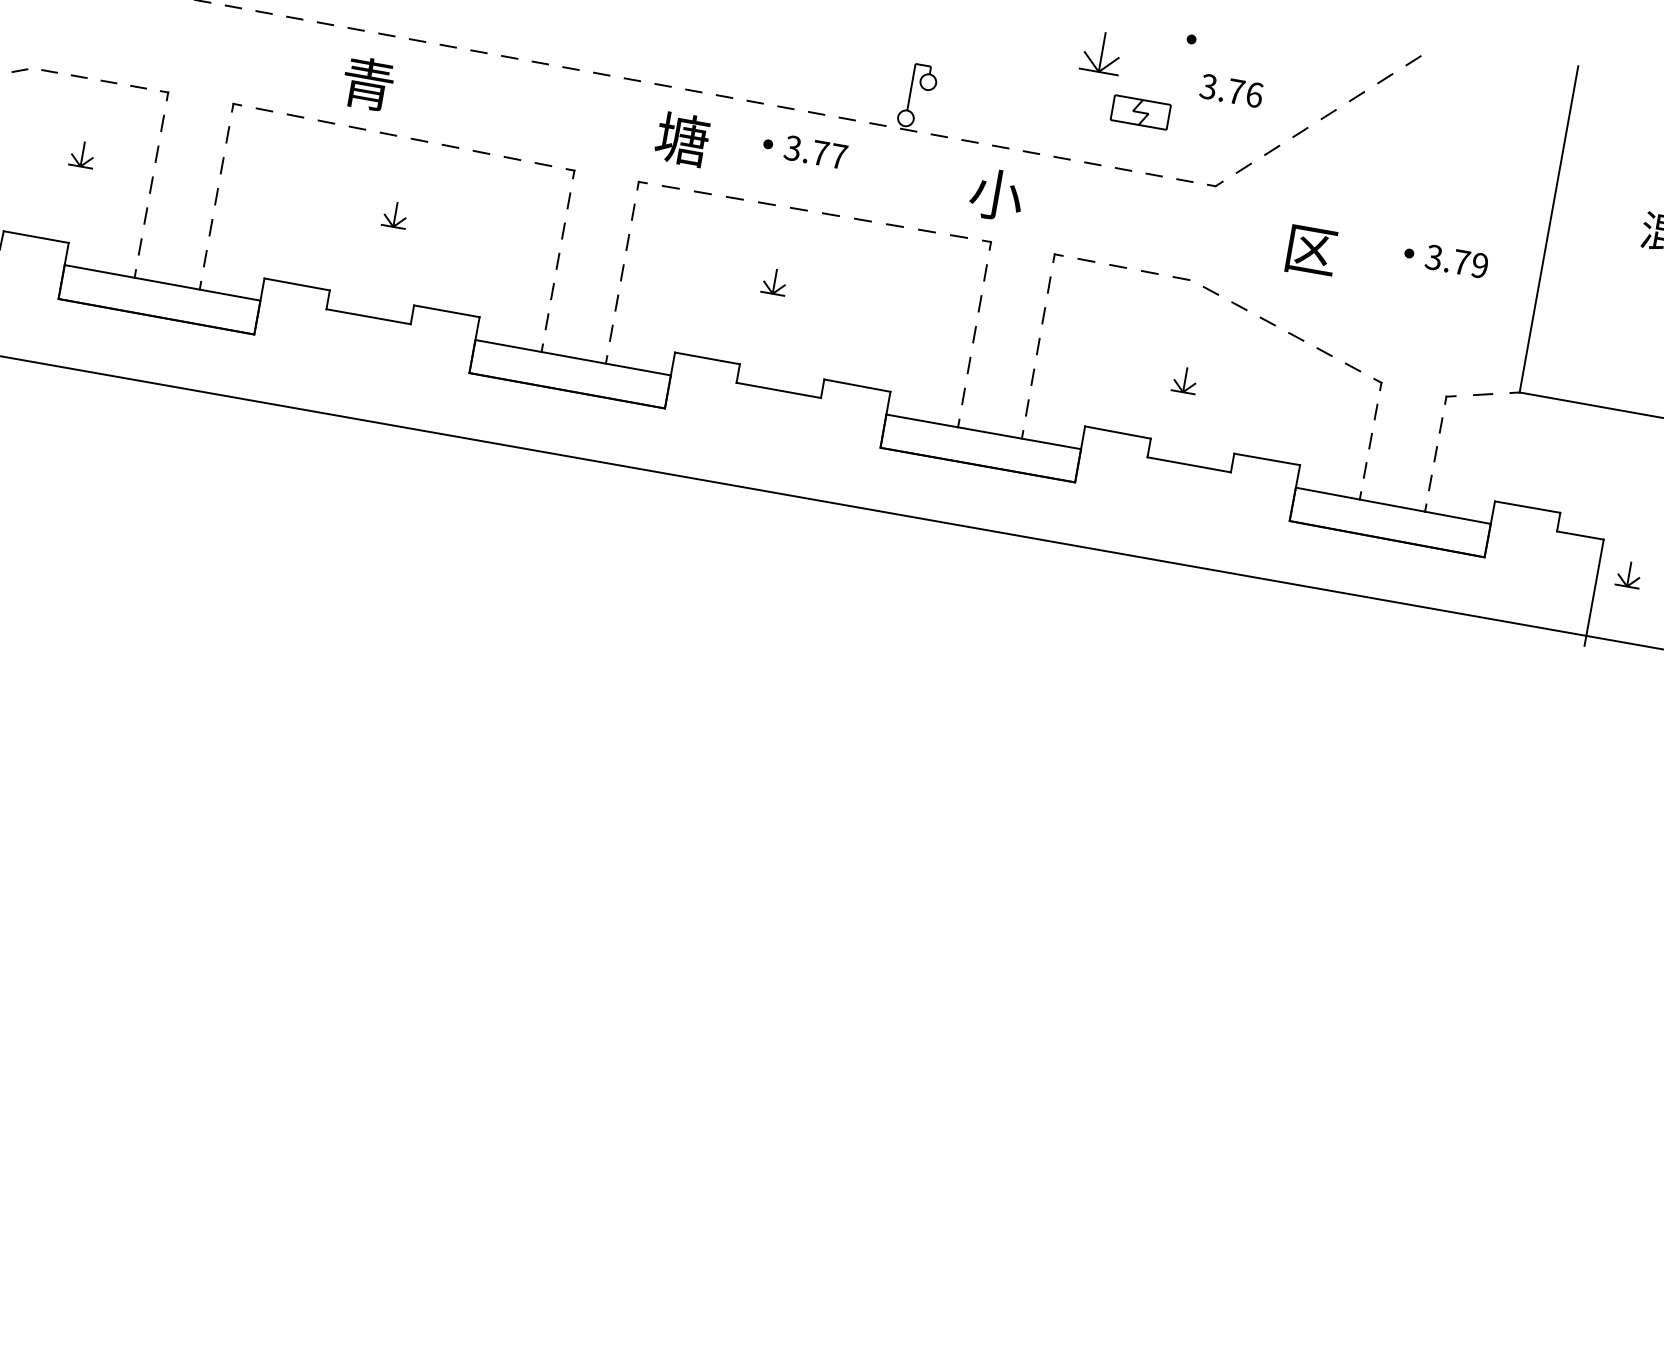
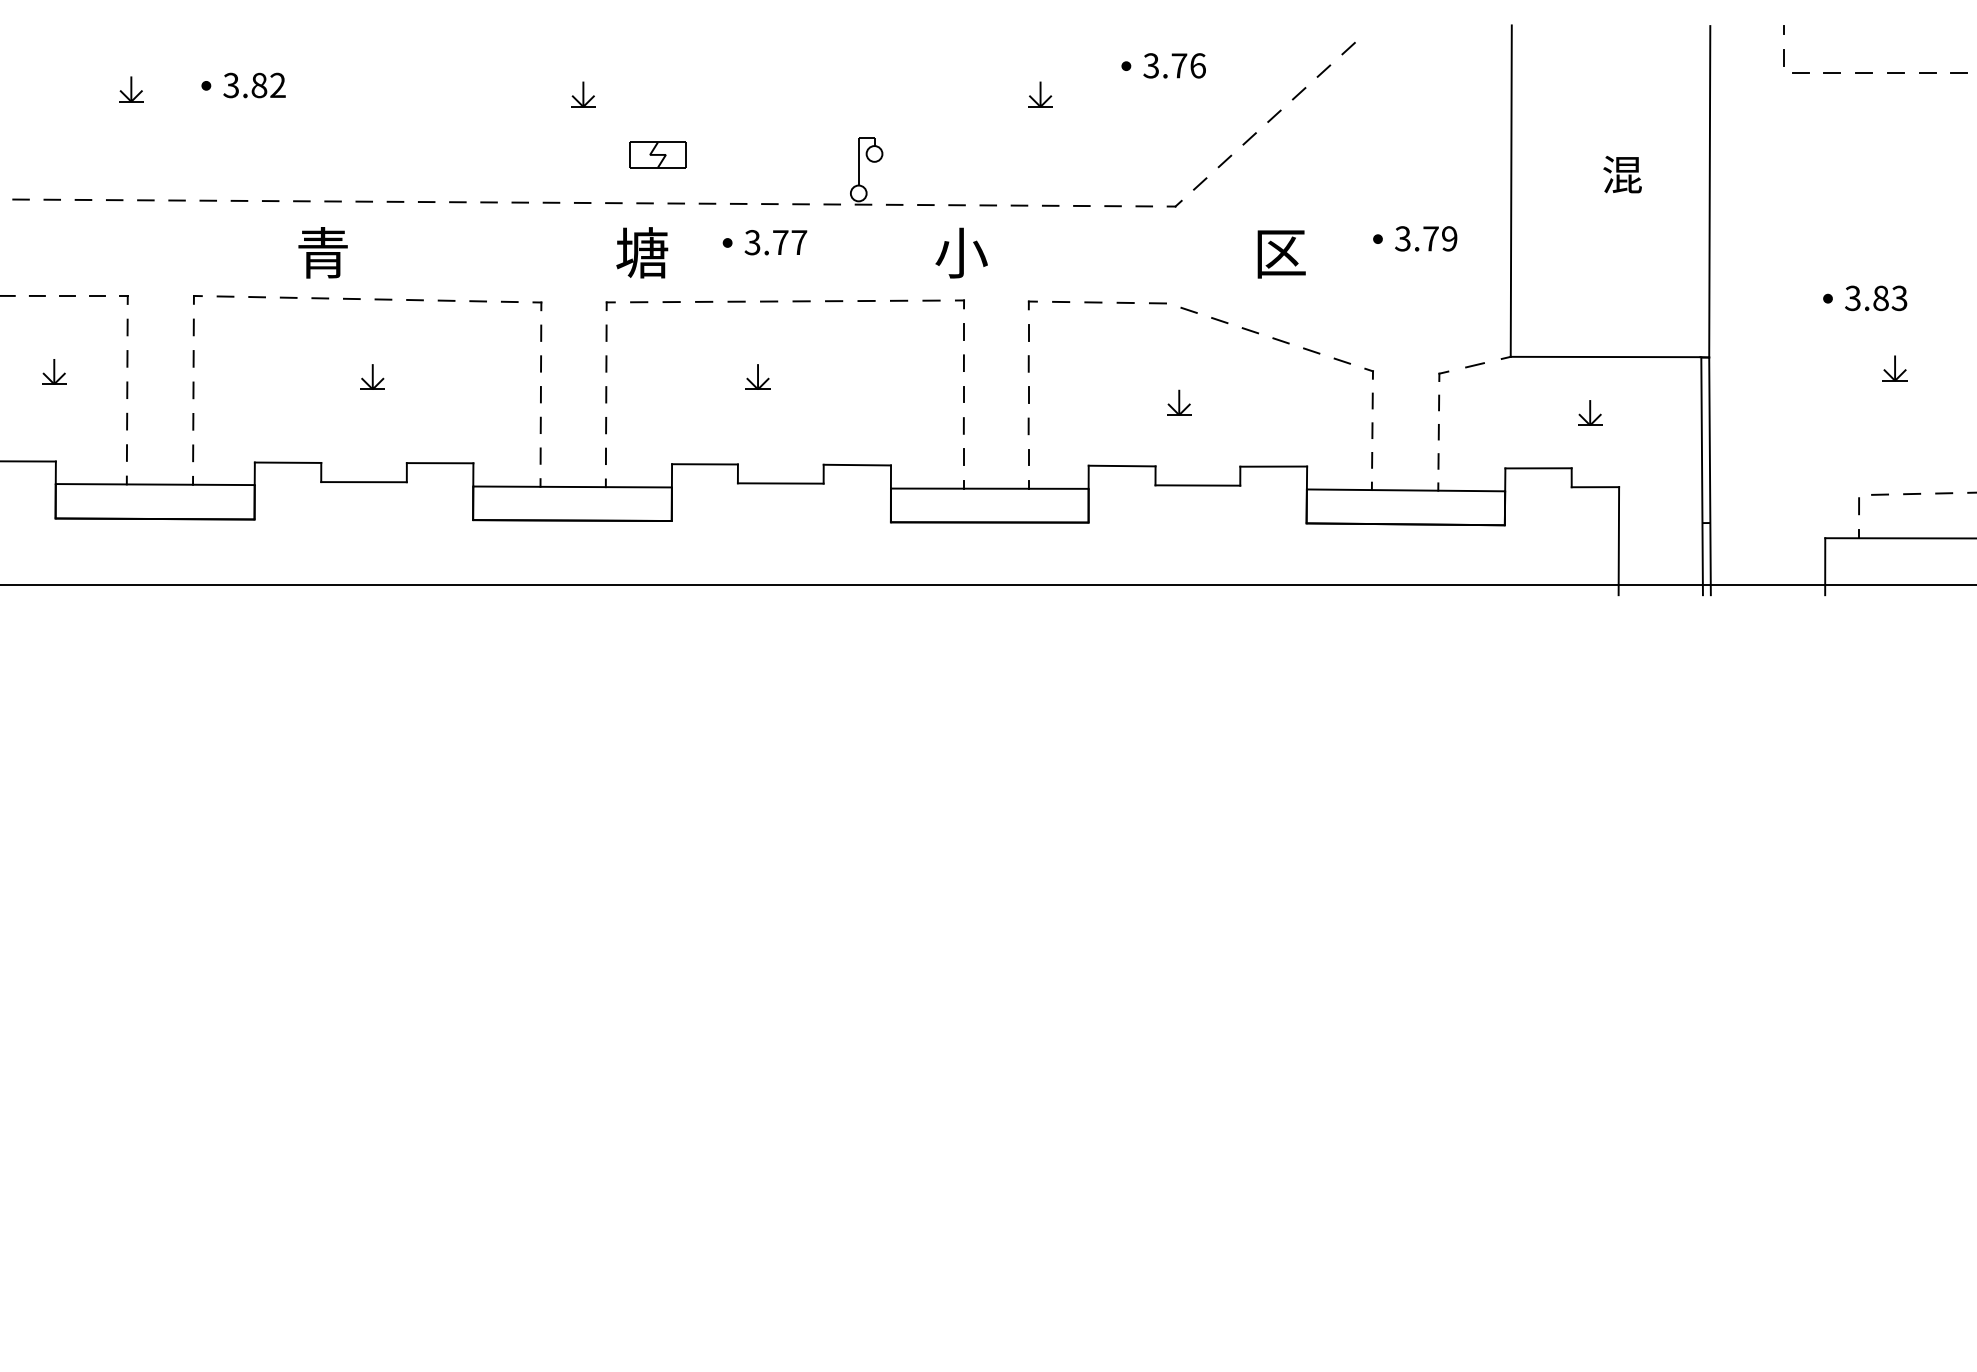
part: (1102, 52) -> (1040, 94), size x0.62
text: (1231, 90) -> (1174, 65), moved
part: (1140, 112) -> (657, 154), moved
part: (1629, 573) -> (1590, 412), moved

